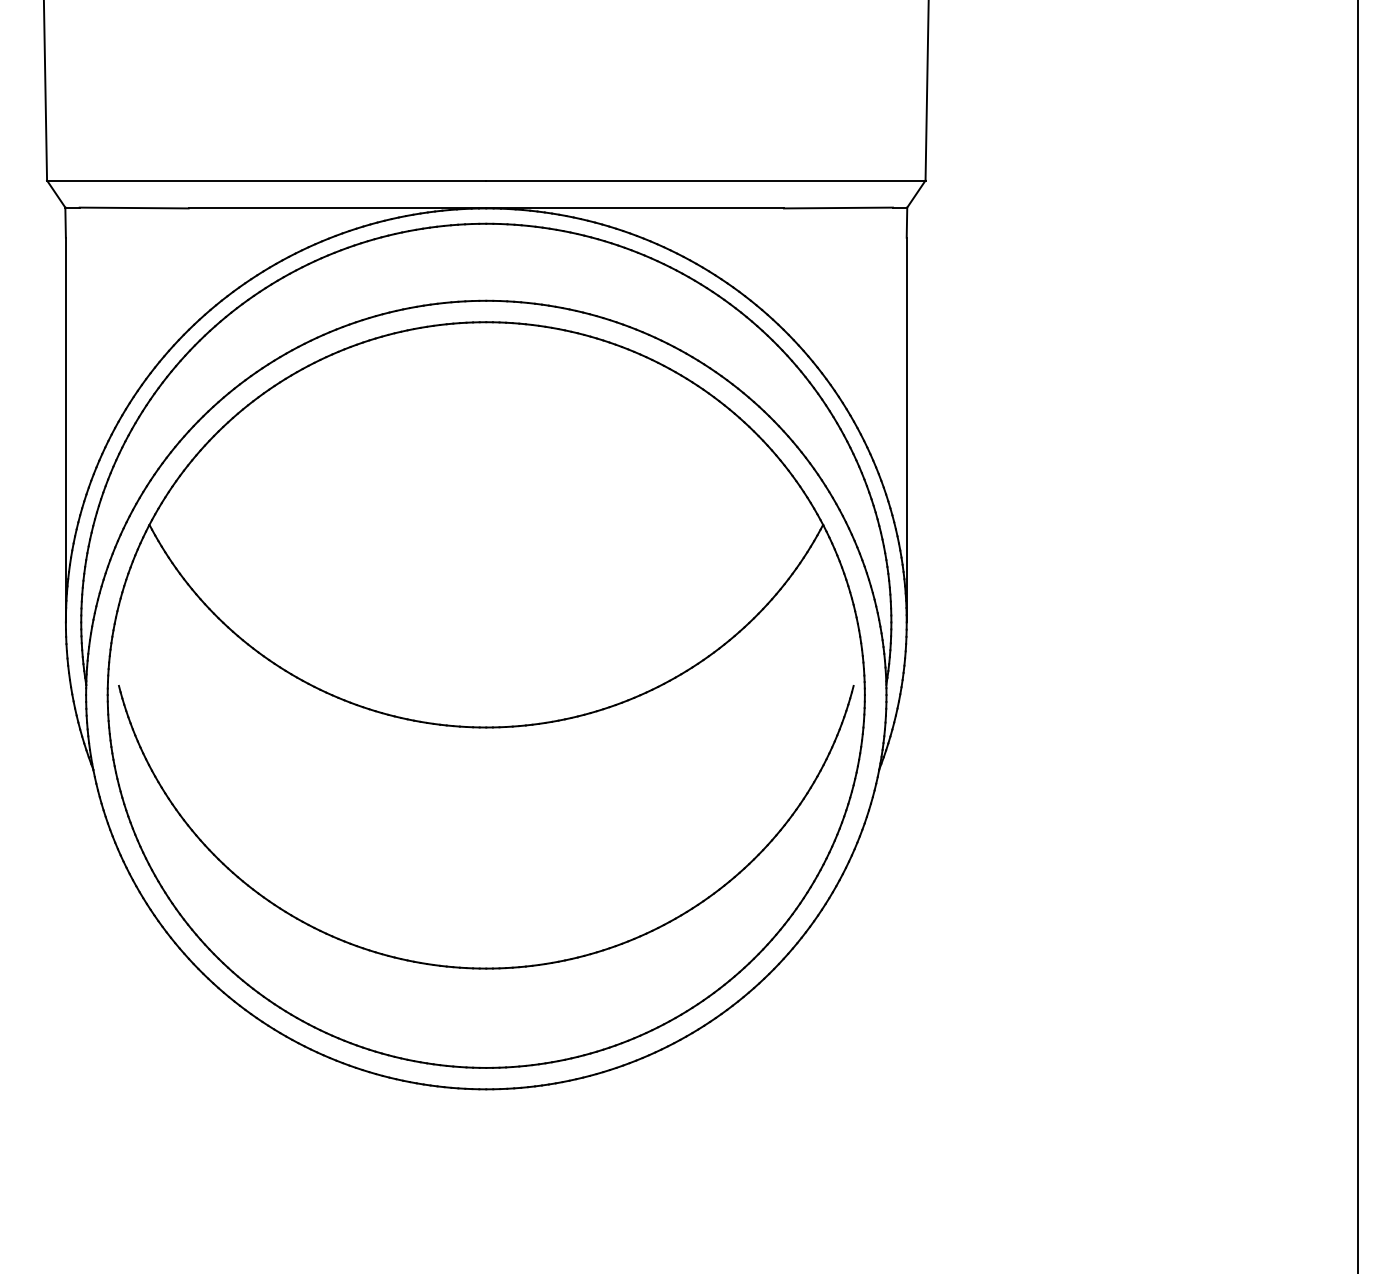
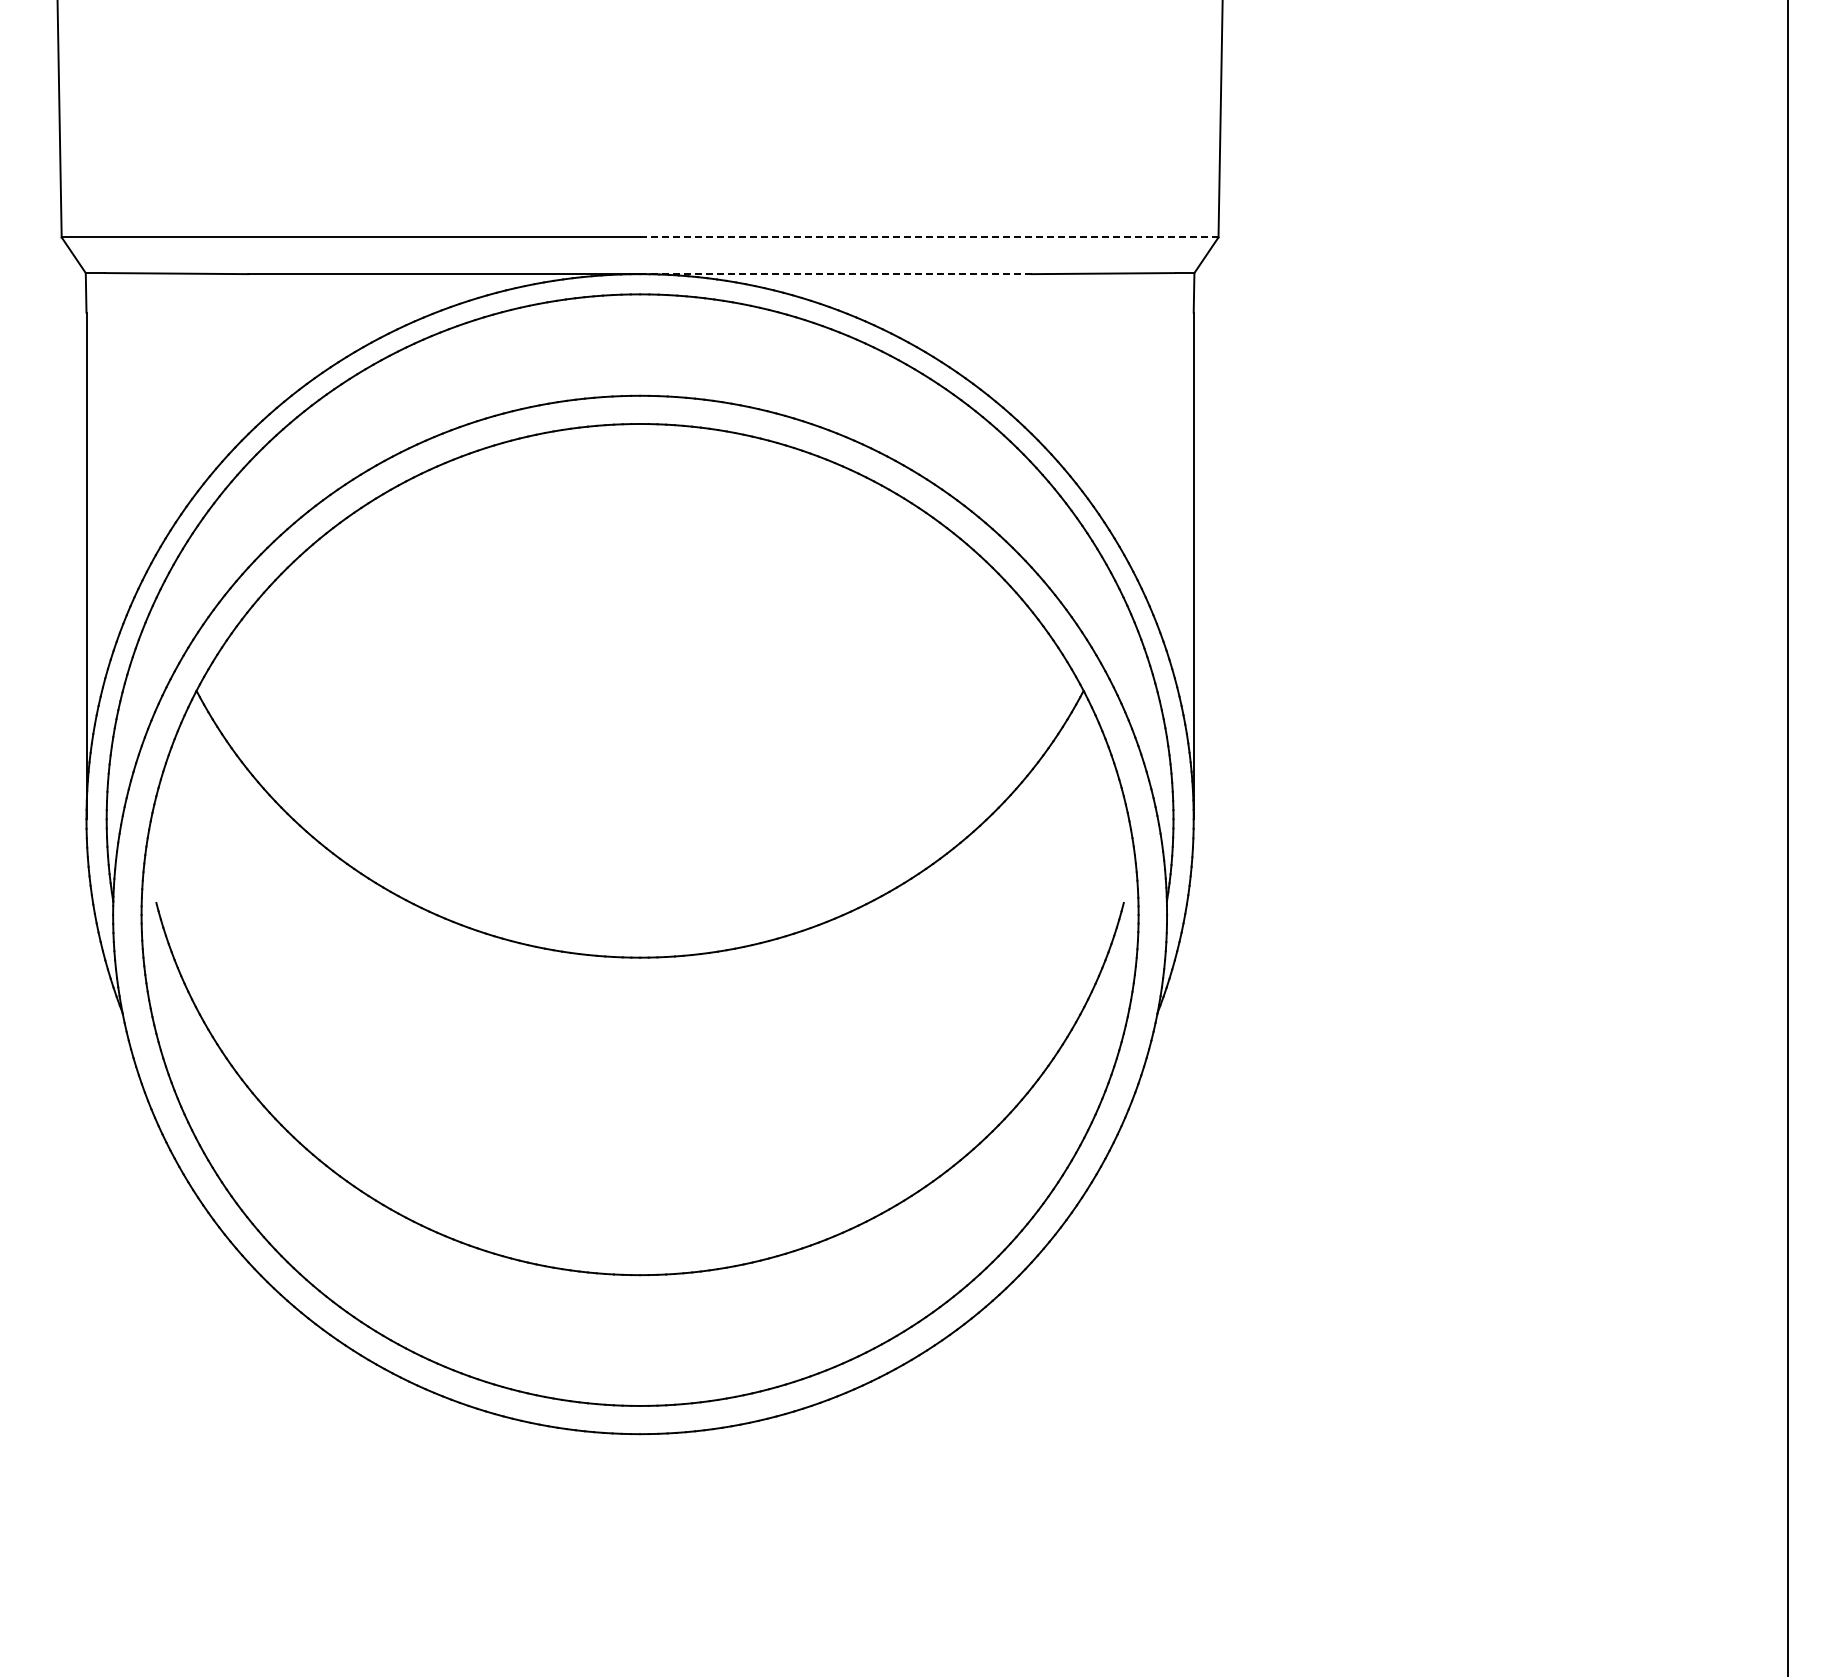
line: (705, 180) -> (928, 237), solid -> dashed
line: (635, 208) -> (836, 274), solid -> dashed

